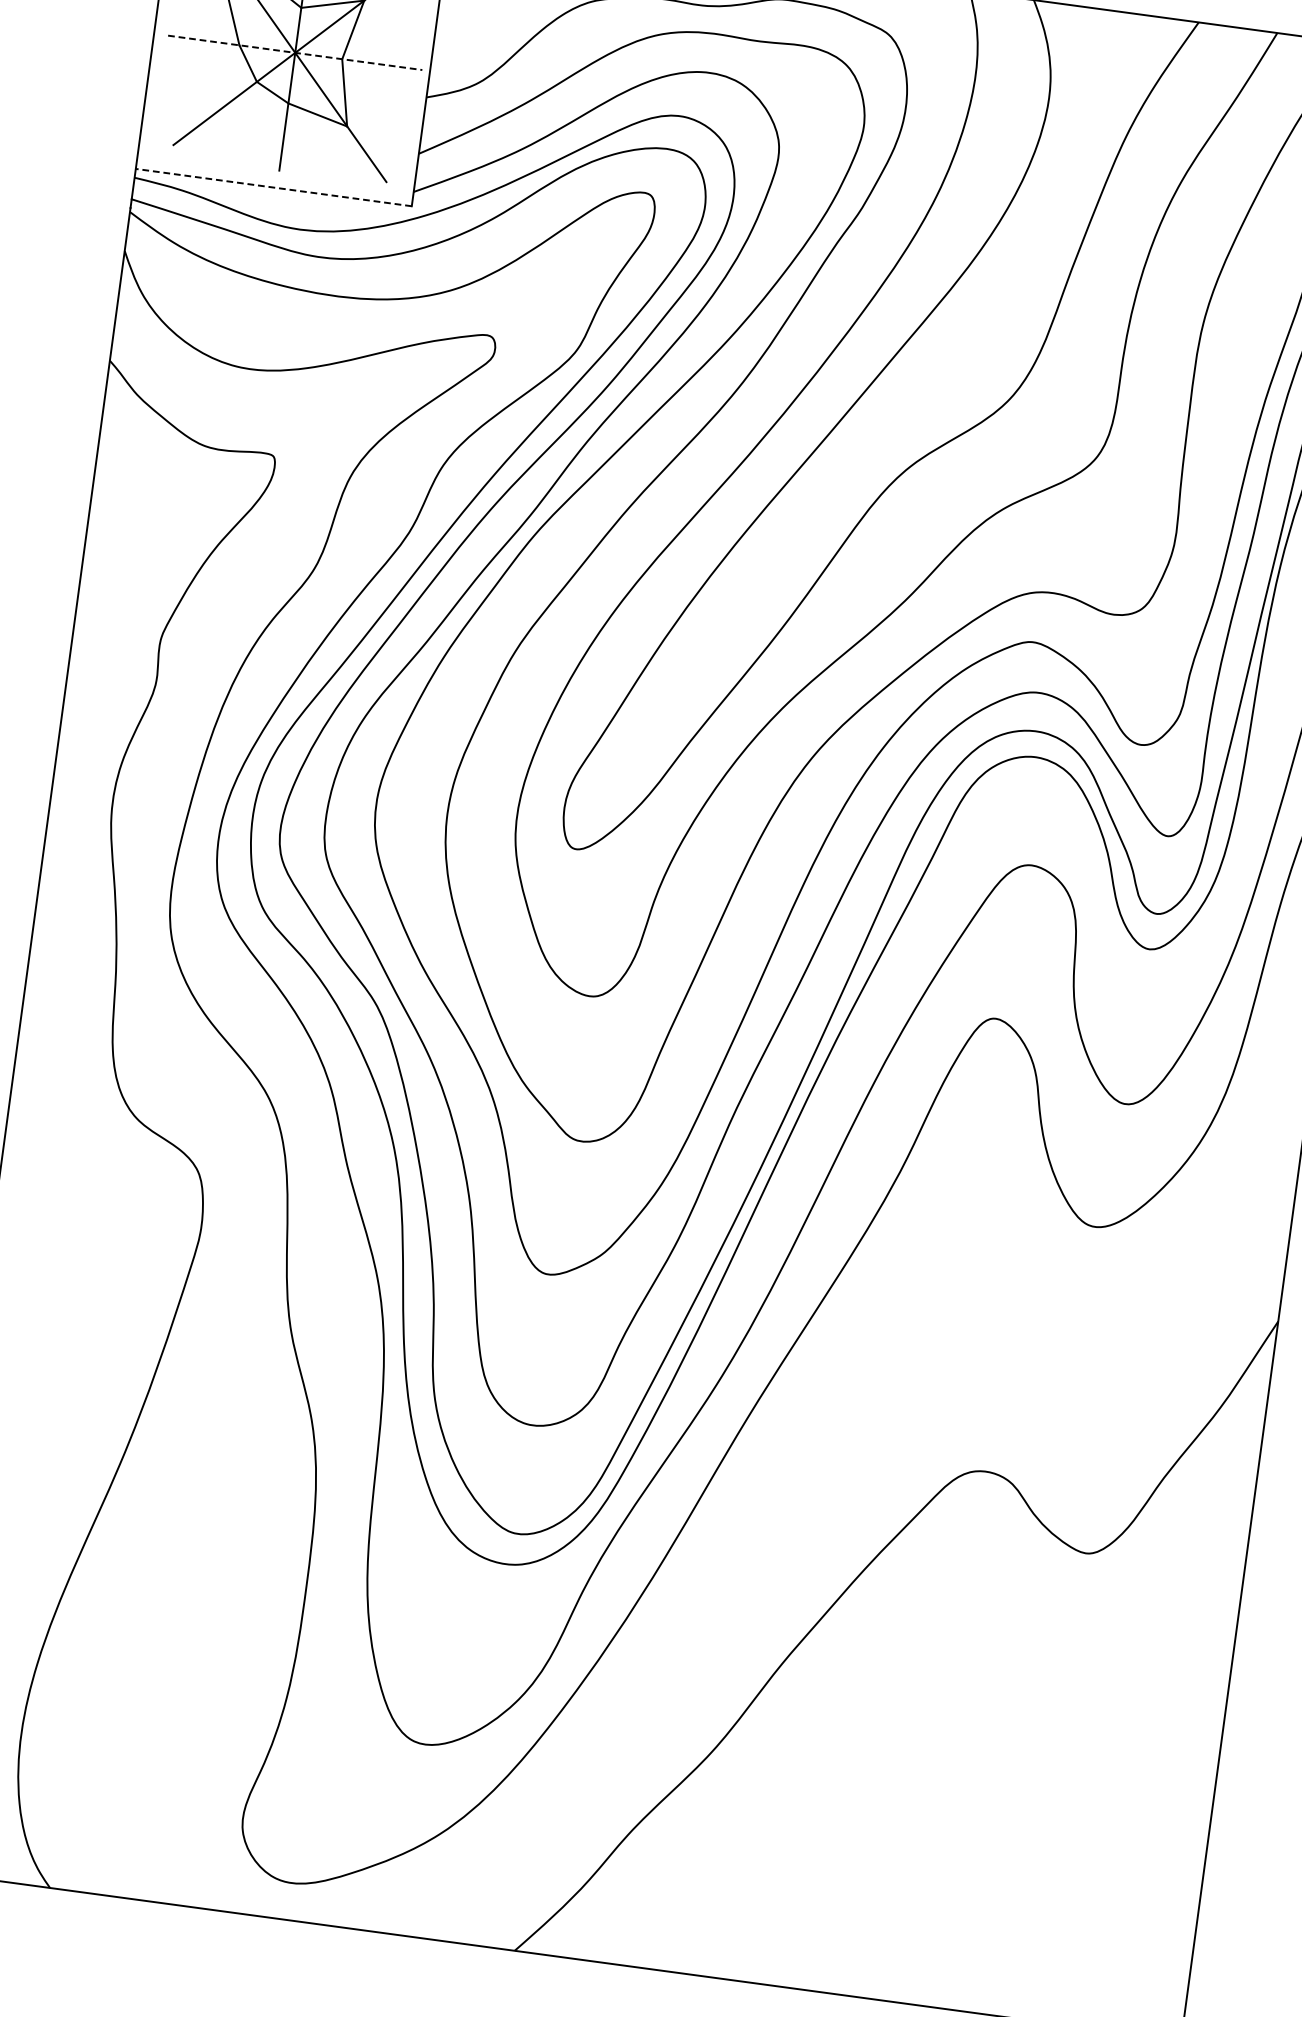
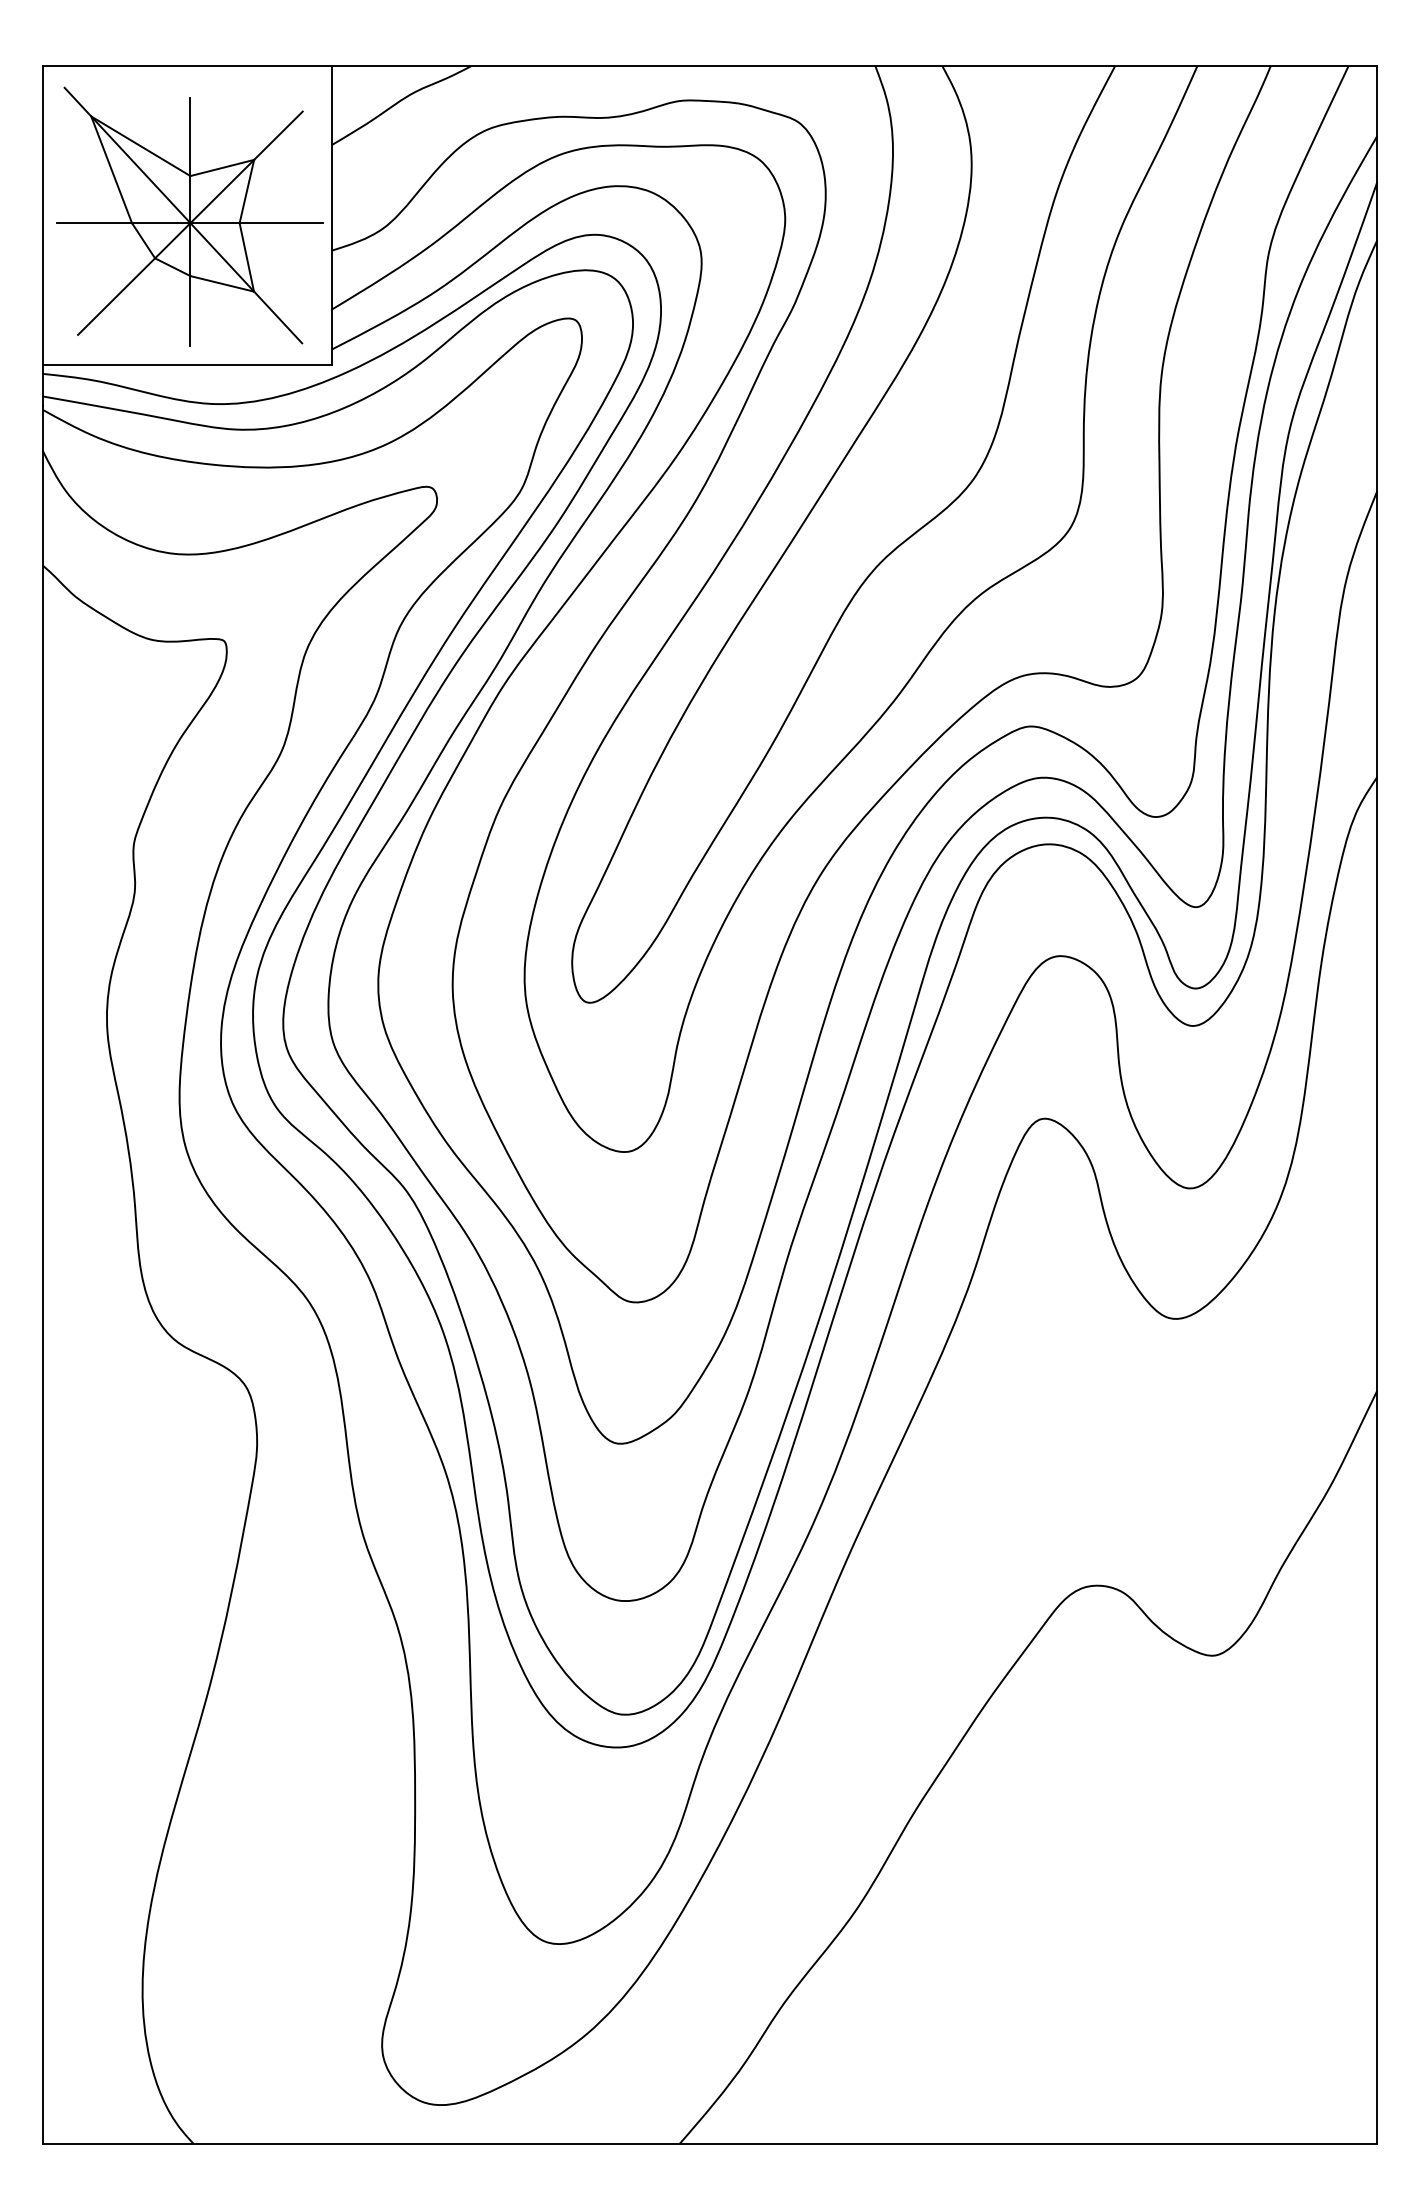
line: (295, 53) -> (190, 223), dashed -> solid
line: (273, 187) -> (186, 364), dashed -> solid

